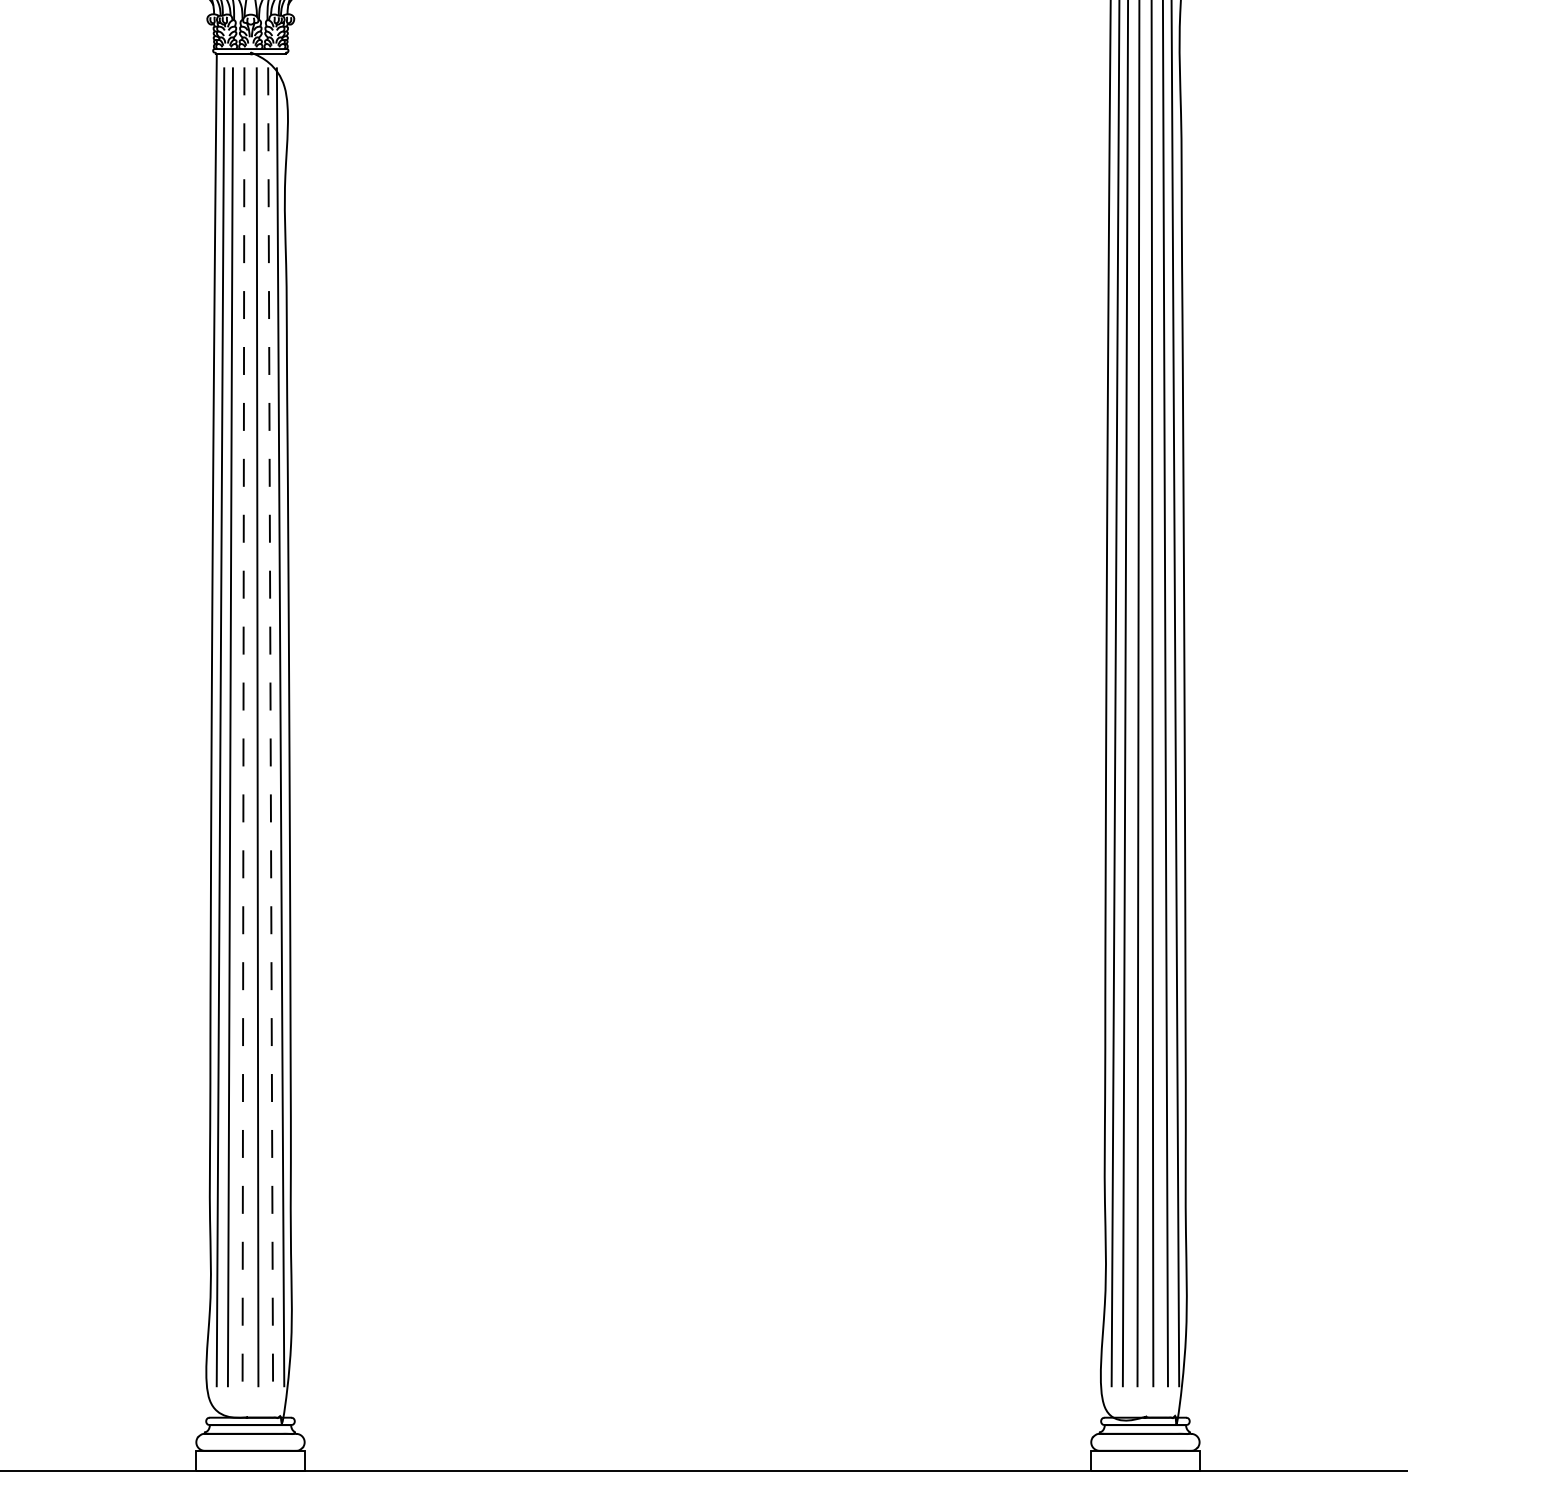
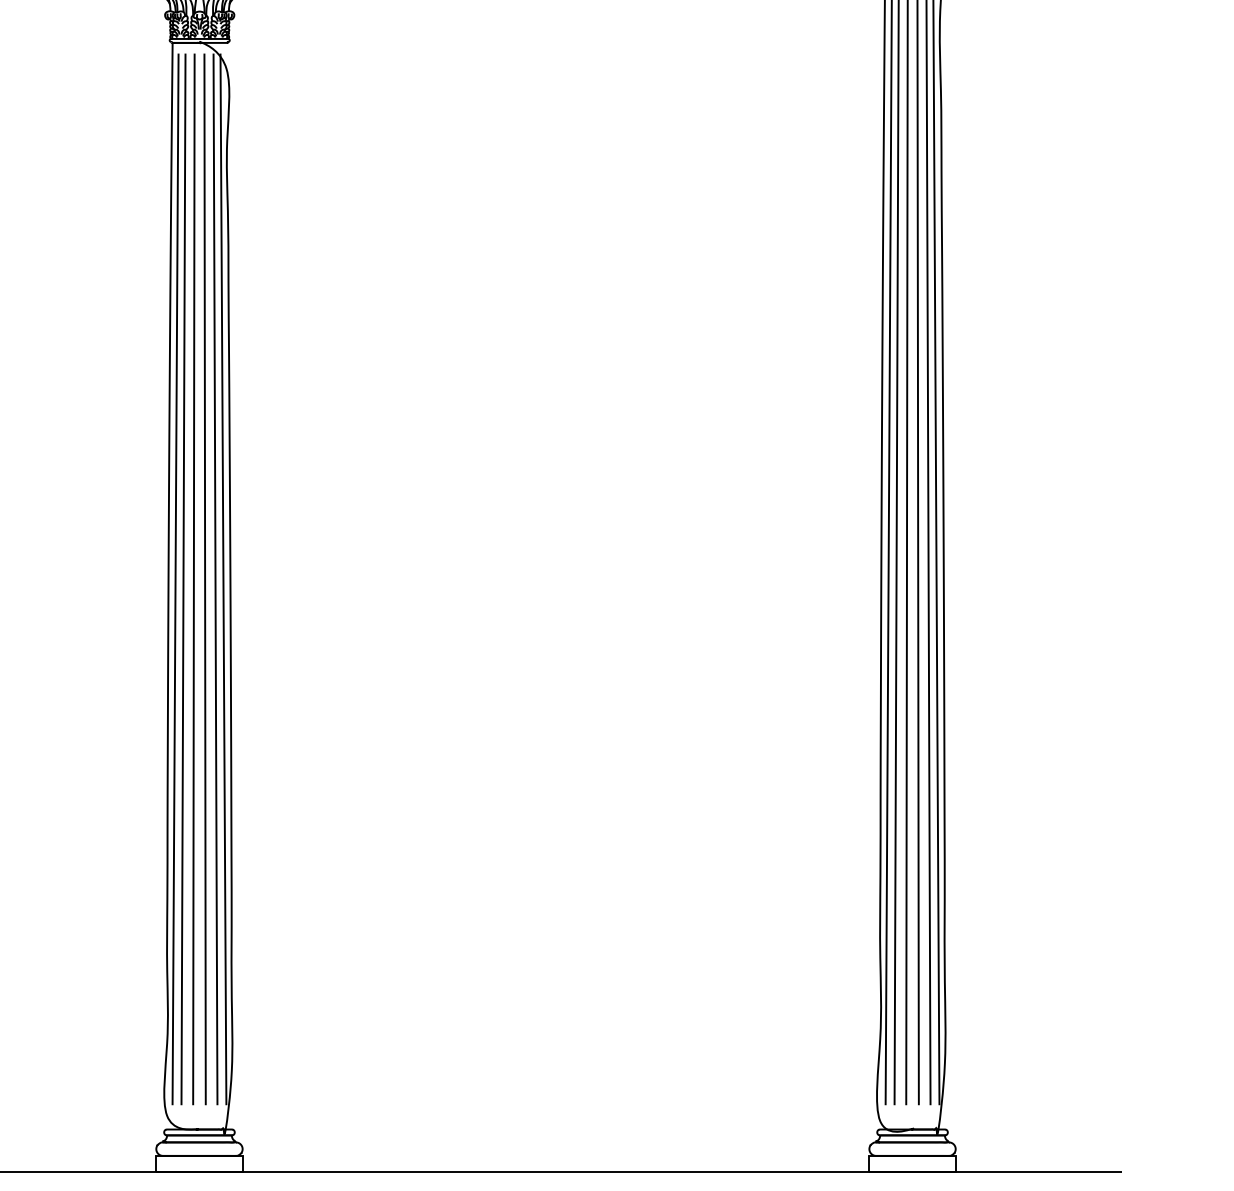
line: (243, 727) -> (193, 579), dashed -> solid
line: (270, 727) -> (215, 579), dashed -> solid

